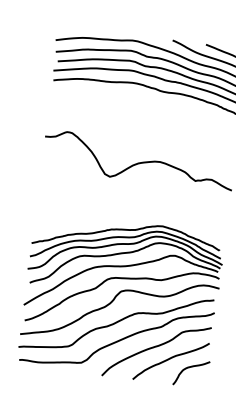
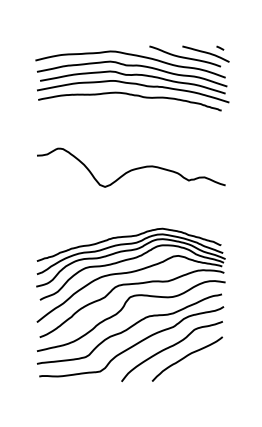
curve: (189, 368) -> (206, 363), removed

